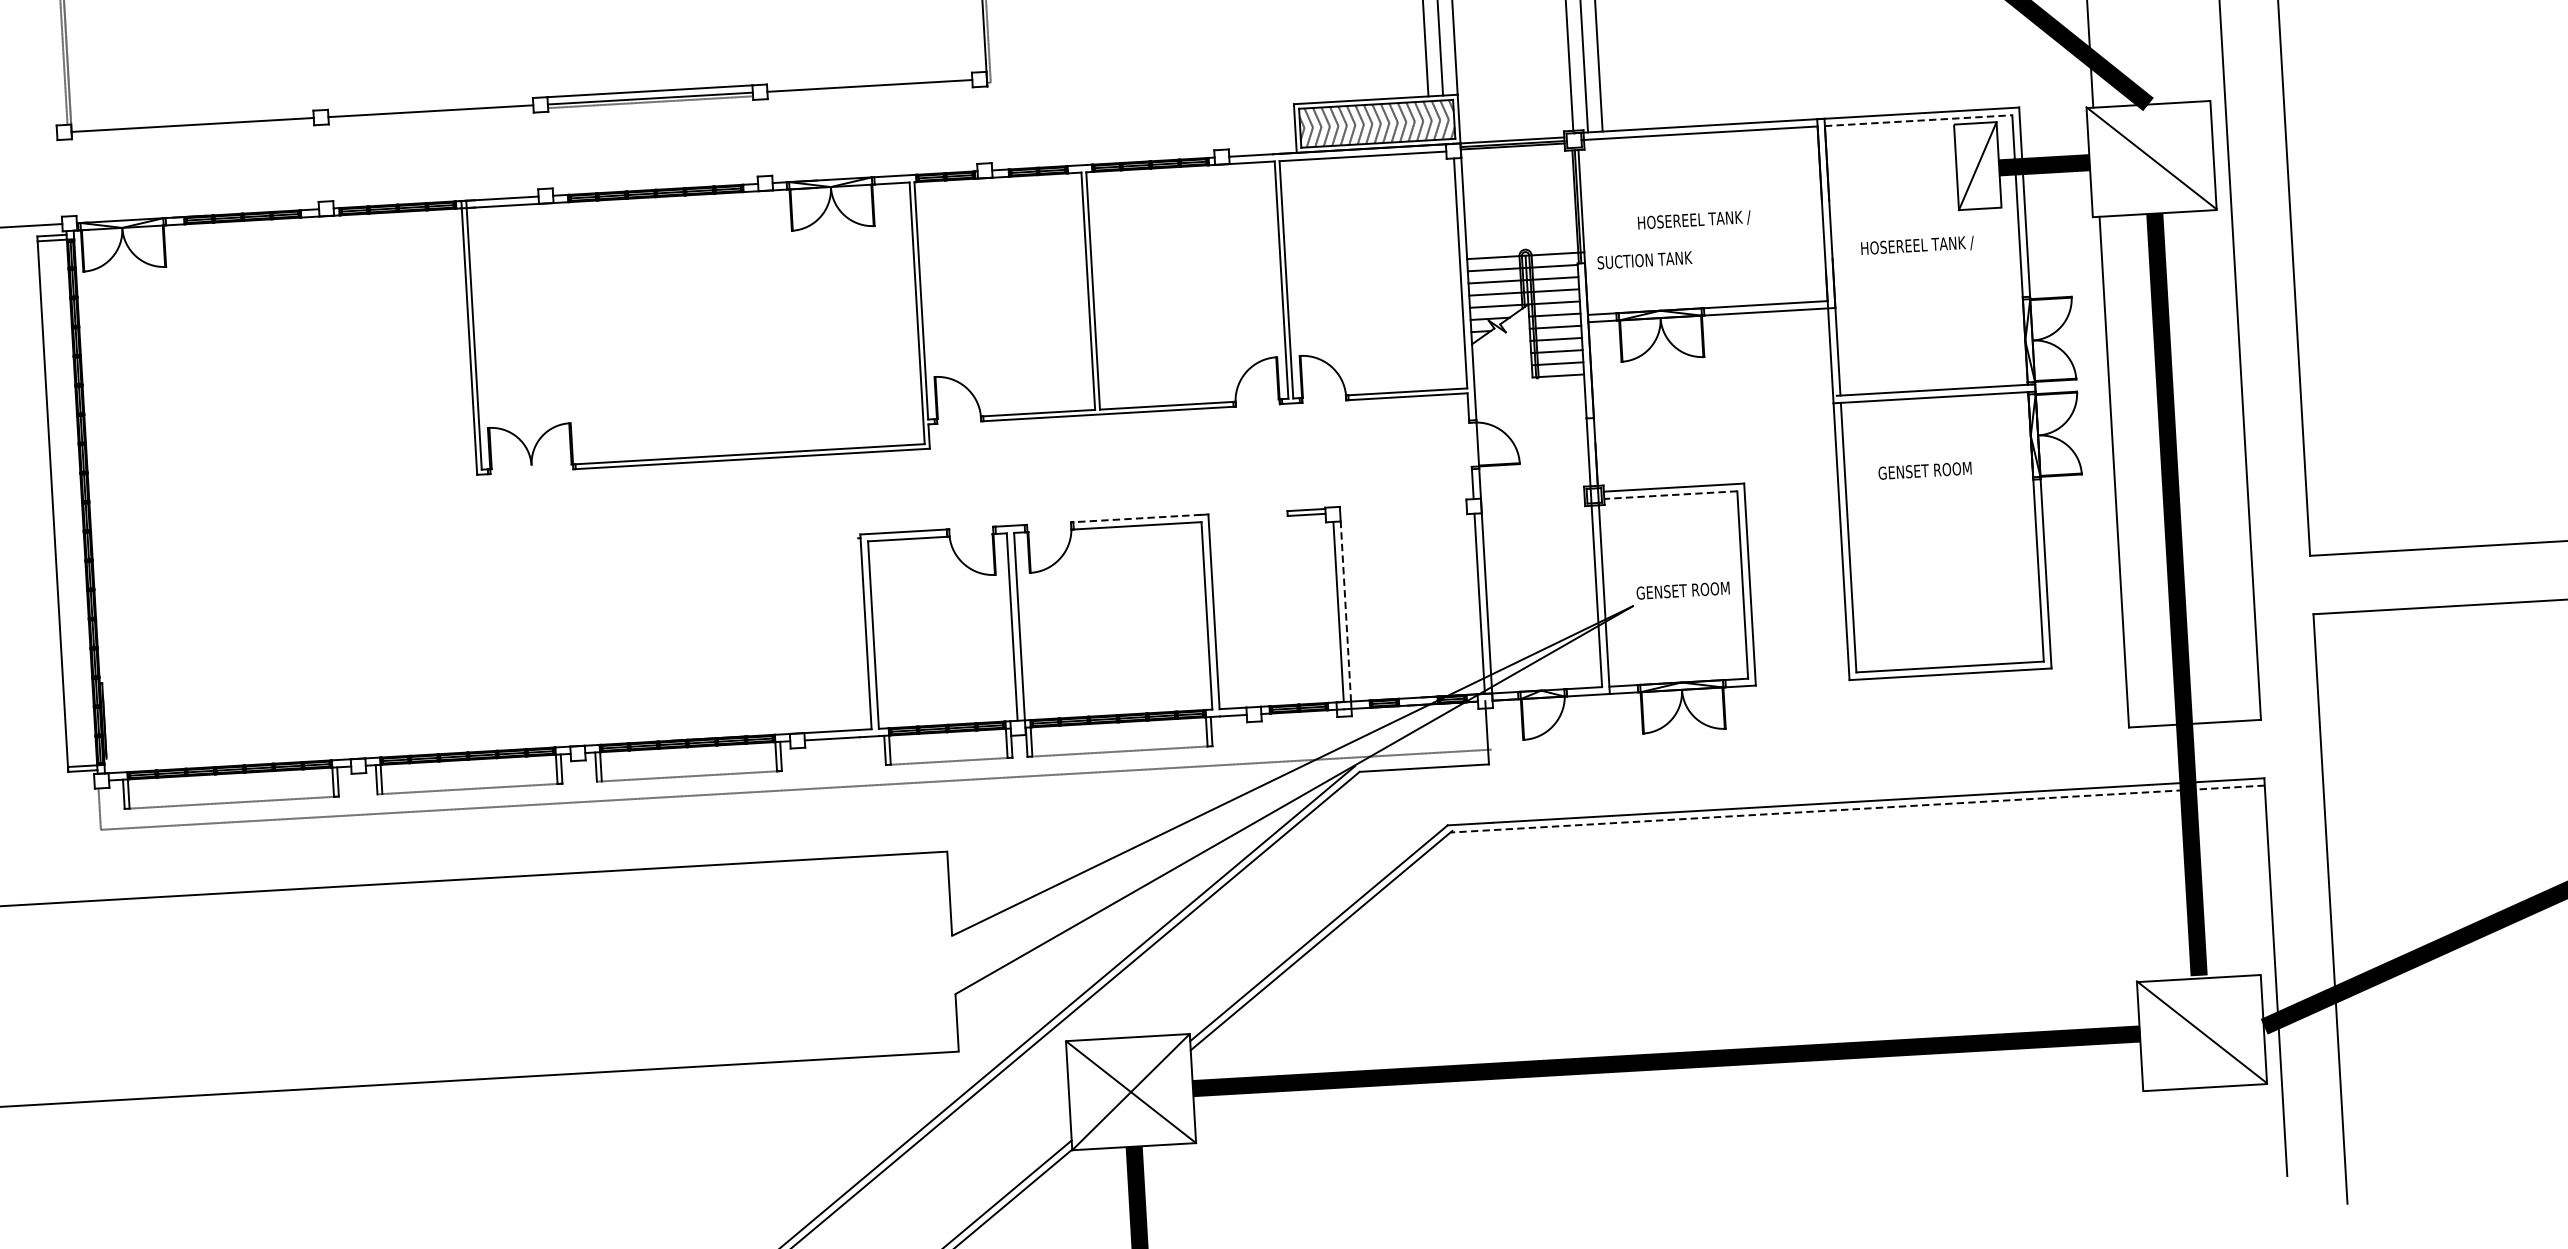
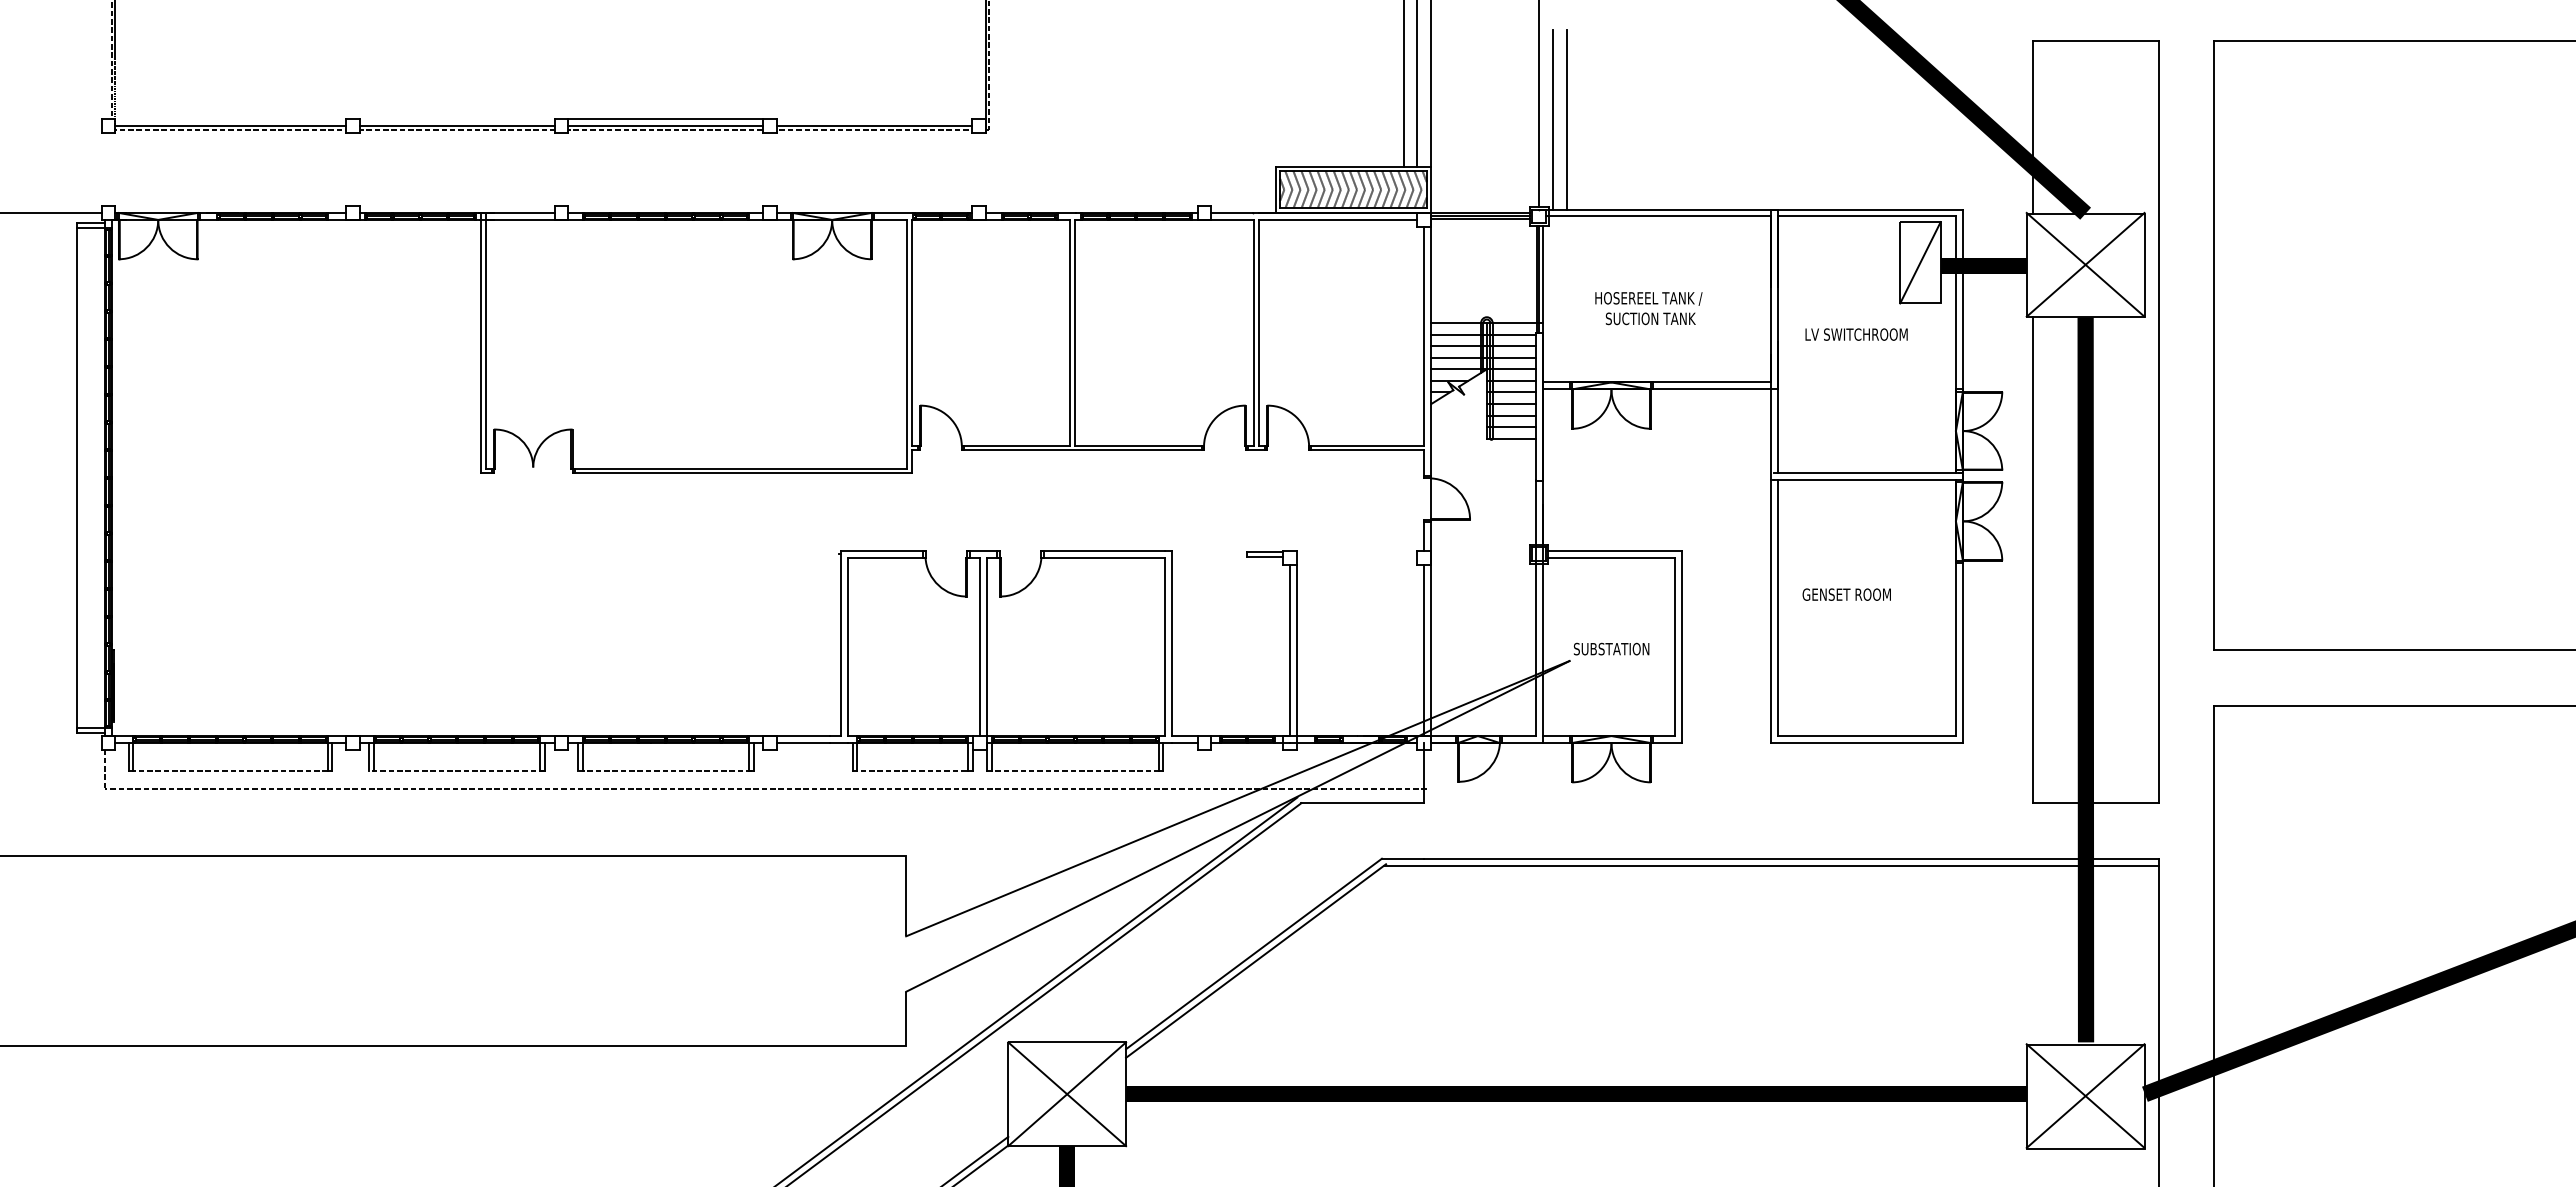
line: (869, 89) -> (874, 129), added
line: (430, 114) -> (456, 129), added
line: (1919, 120) -> (1867, 216), dashed -> solid
line: (192, 128) -> (230, 129), added
line: (2151, 157) -> (2085, 264), added
text: (1918, 246) -> (1859, 335), HOSEREEL TANK / -> LV SWITCHROOM
text: (1644, 259) -> (1650, 318), moved
text: (1924, 470) -> (1846, 594), moved
line: (1669, 494) -> (1610, 557), dashed -> solid
line: (1136, 518) -> (1103, 550), dashed -> solid
text: (1682, 590) -> (1617, 648), GENSET ROOM -> SUBSTATION
line: (1346, 611) -> (1297, 650), dashed -> solid
line: (1856, 808) -> (1770, 865), dashed -> solid
line: (2201, 1031) -> (2085, 1095), added

